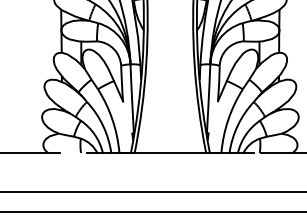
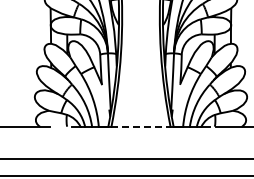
line: (171, 152) -> (141, 126), solid -> dashed

